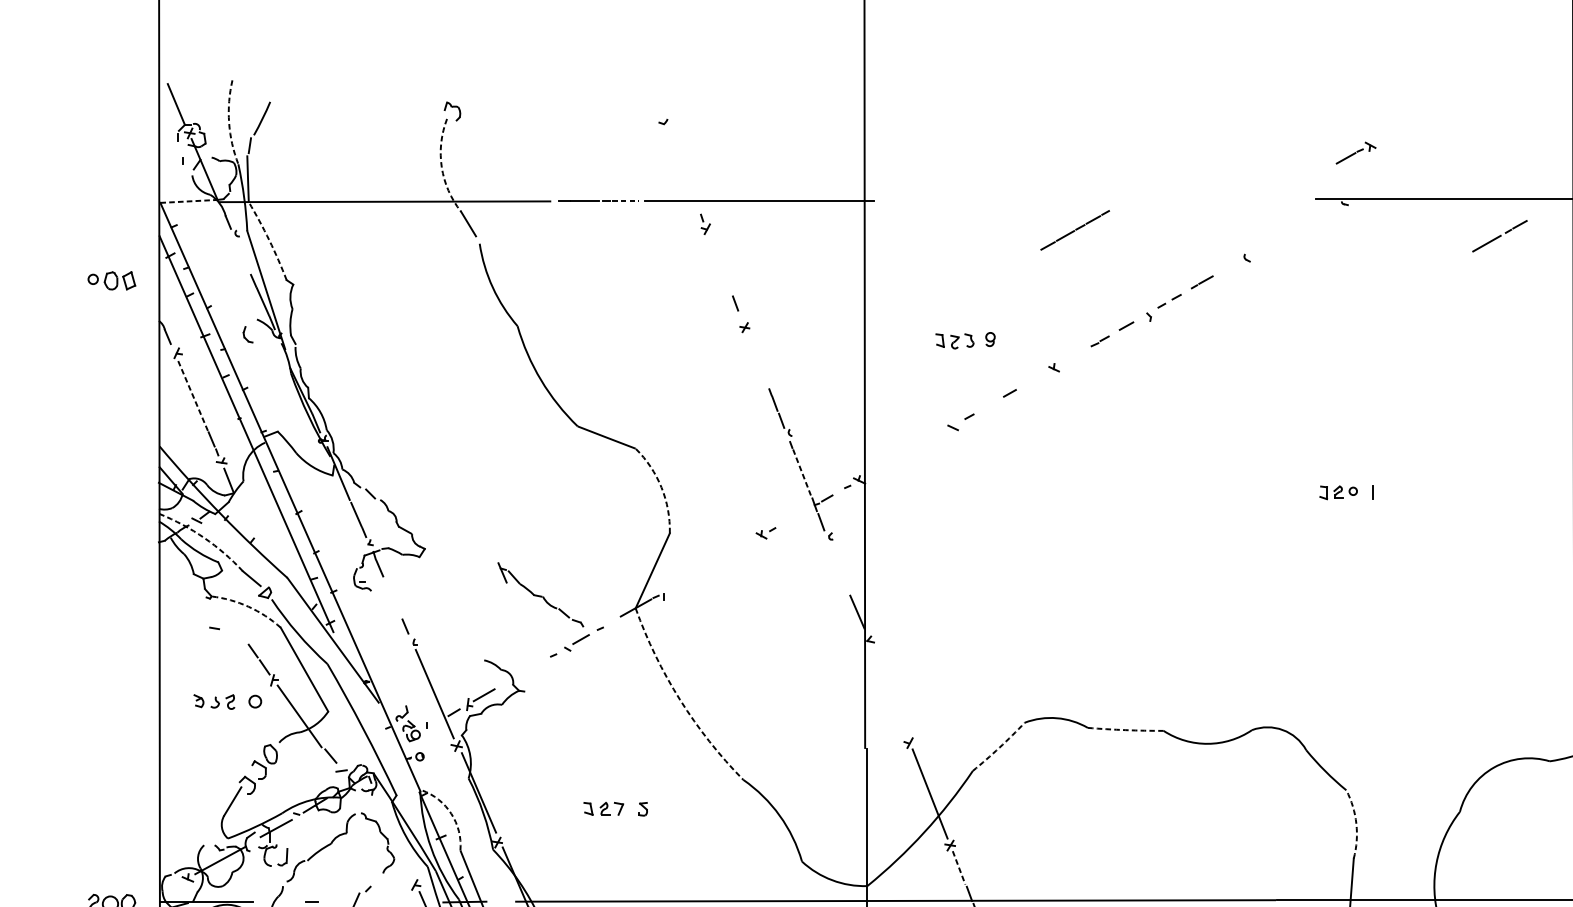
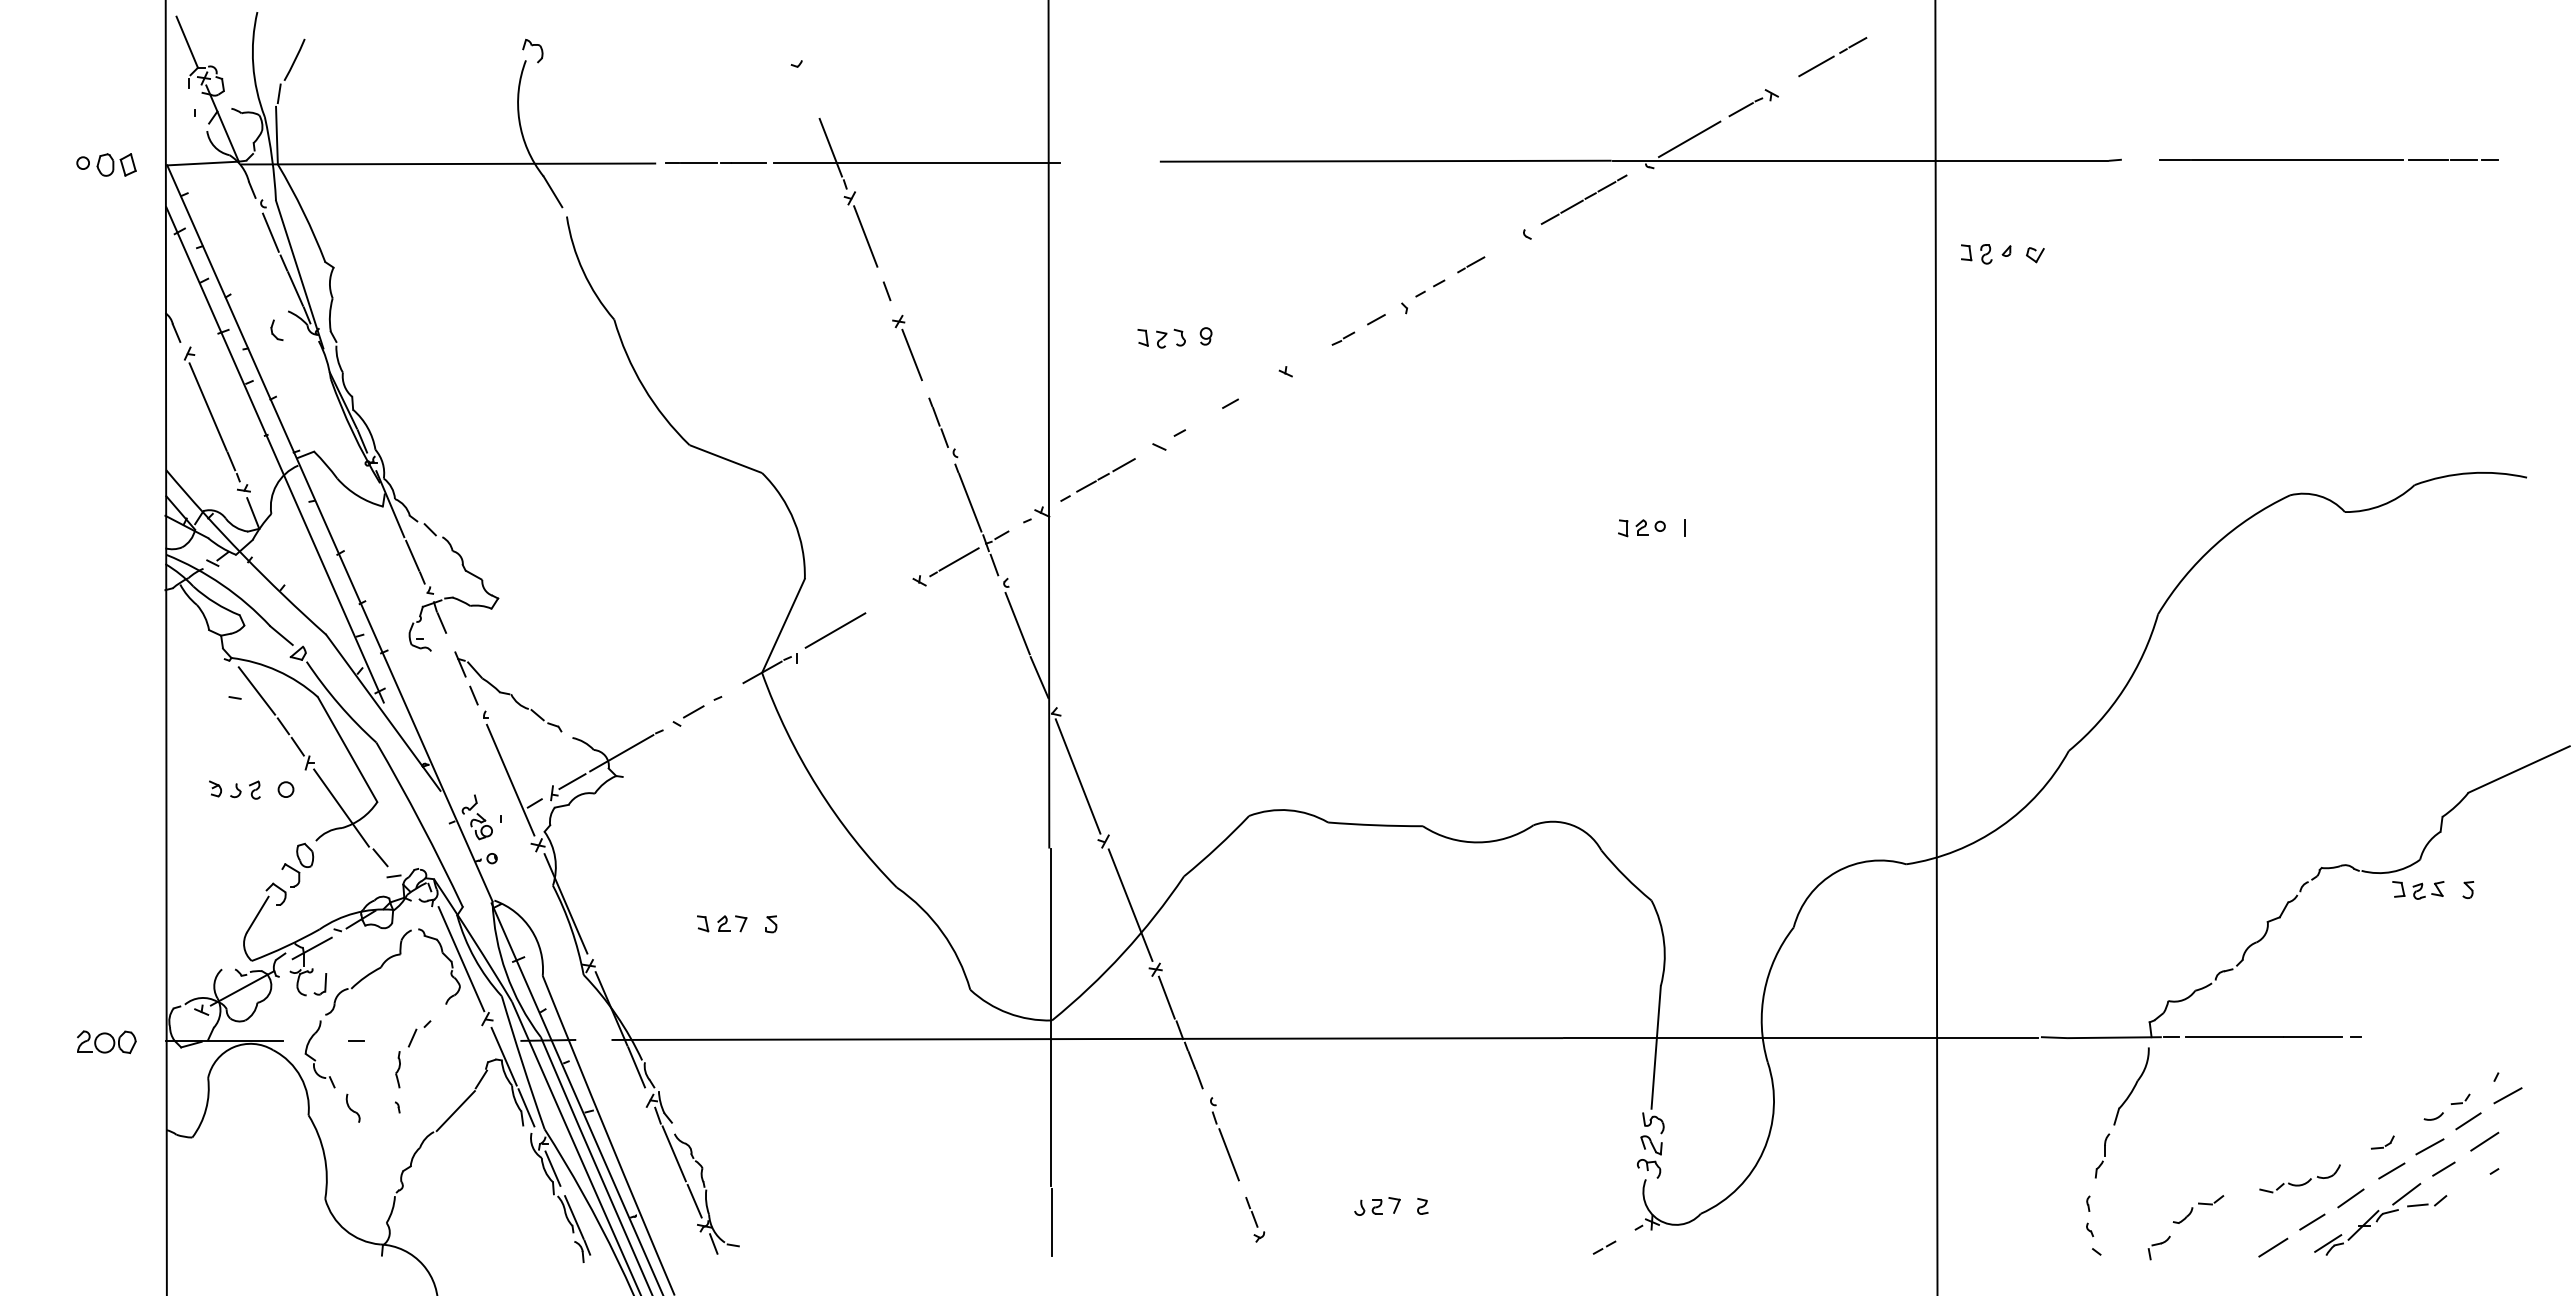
arc: (229, 123) -> (253, 65), dashed -> solid
part: (1355, 153) -> (1753, 103), moved
arc: (441, 167) -> (519, 120), dashed -> solid
line: (1376, 182) -> (1689, 139), added
line: (690, 188) -> (830, 147), added
line: (1133, 198) -> (1385, 160), added
line: (625, 200) -> (749, 162), dashed -> solid
line: (189, 201) -> (203, 163), dashed -> solid
line: (1074, 230) -> (1583, 199), moved
line: (1499, 236) -> (1832, 57), moved
arc: (269, 240) -> (303, 212), dashed -> solid
line: (242, 256) -> (270, 232), added
line: (718, 259) -> (865, 236), added
part: (111, 280) -> (106, 164), moved
line: (755, 353) -> (911, 354), added
line: (193, 396) -> (208, 407), dashed -> solid
part: (903, 453) -> (1097, 479), added
line: (802, 472) -> (970, 502), dashed -> solid
arc: (661, 487) -> (794, 521), dashed -> solid
line: (792, 517) -> (958, 559), added
arc: (204, 537) -> (222, 584), dashed -> solid
line: (839, 568) -> (1017, 623), added
line: (694, 574) -> (835, 630), added
part: (540, 594) -> (508, 691), moved
arc: (248, 606) -> (277, 670), dashed -> solid
line: (231, 622) -> (256, 690), added
line: (523, 672) -> (621, 753), added
line: (887, 691) -> (1077, 776), added
arc: (679, 699) -> (817, 787), dashed -> solid
arc: (1125, 730) -> (1375, 825), dashed -> solid
arc: (999, 747) -> (1217, 847), dashed -> solid
arc: (451, 813) -> (531, 929), dashed -> solid
arc: (1356, 823) -> (1664, 942), dashed -> solid
line: (395, 837) -> (461, 959), added
line: (959, 868) -> (1167, 998), dashed -> solid

